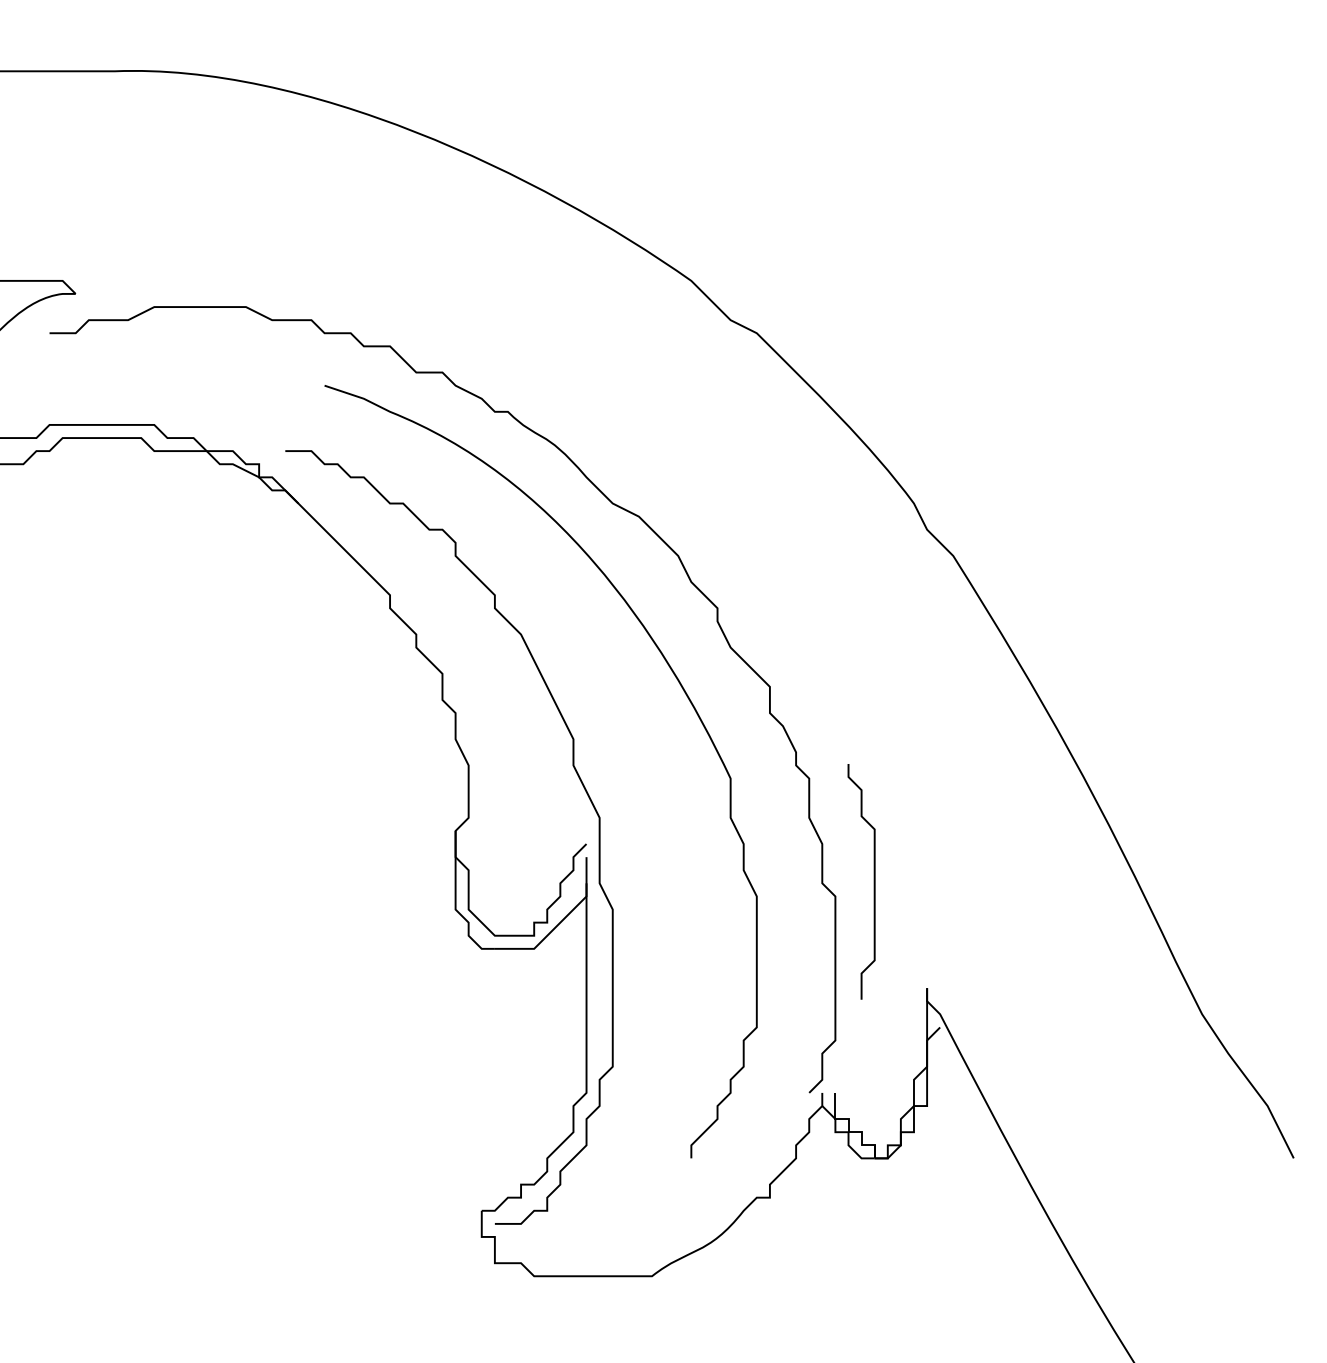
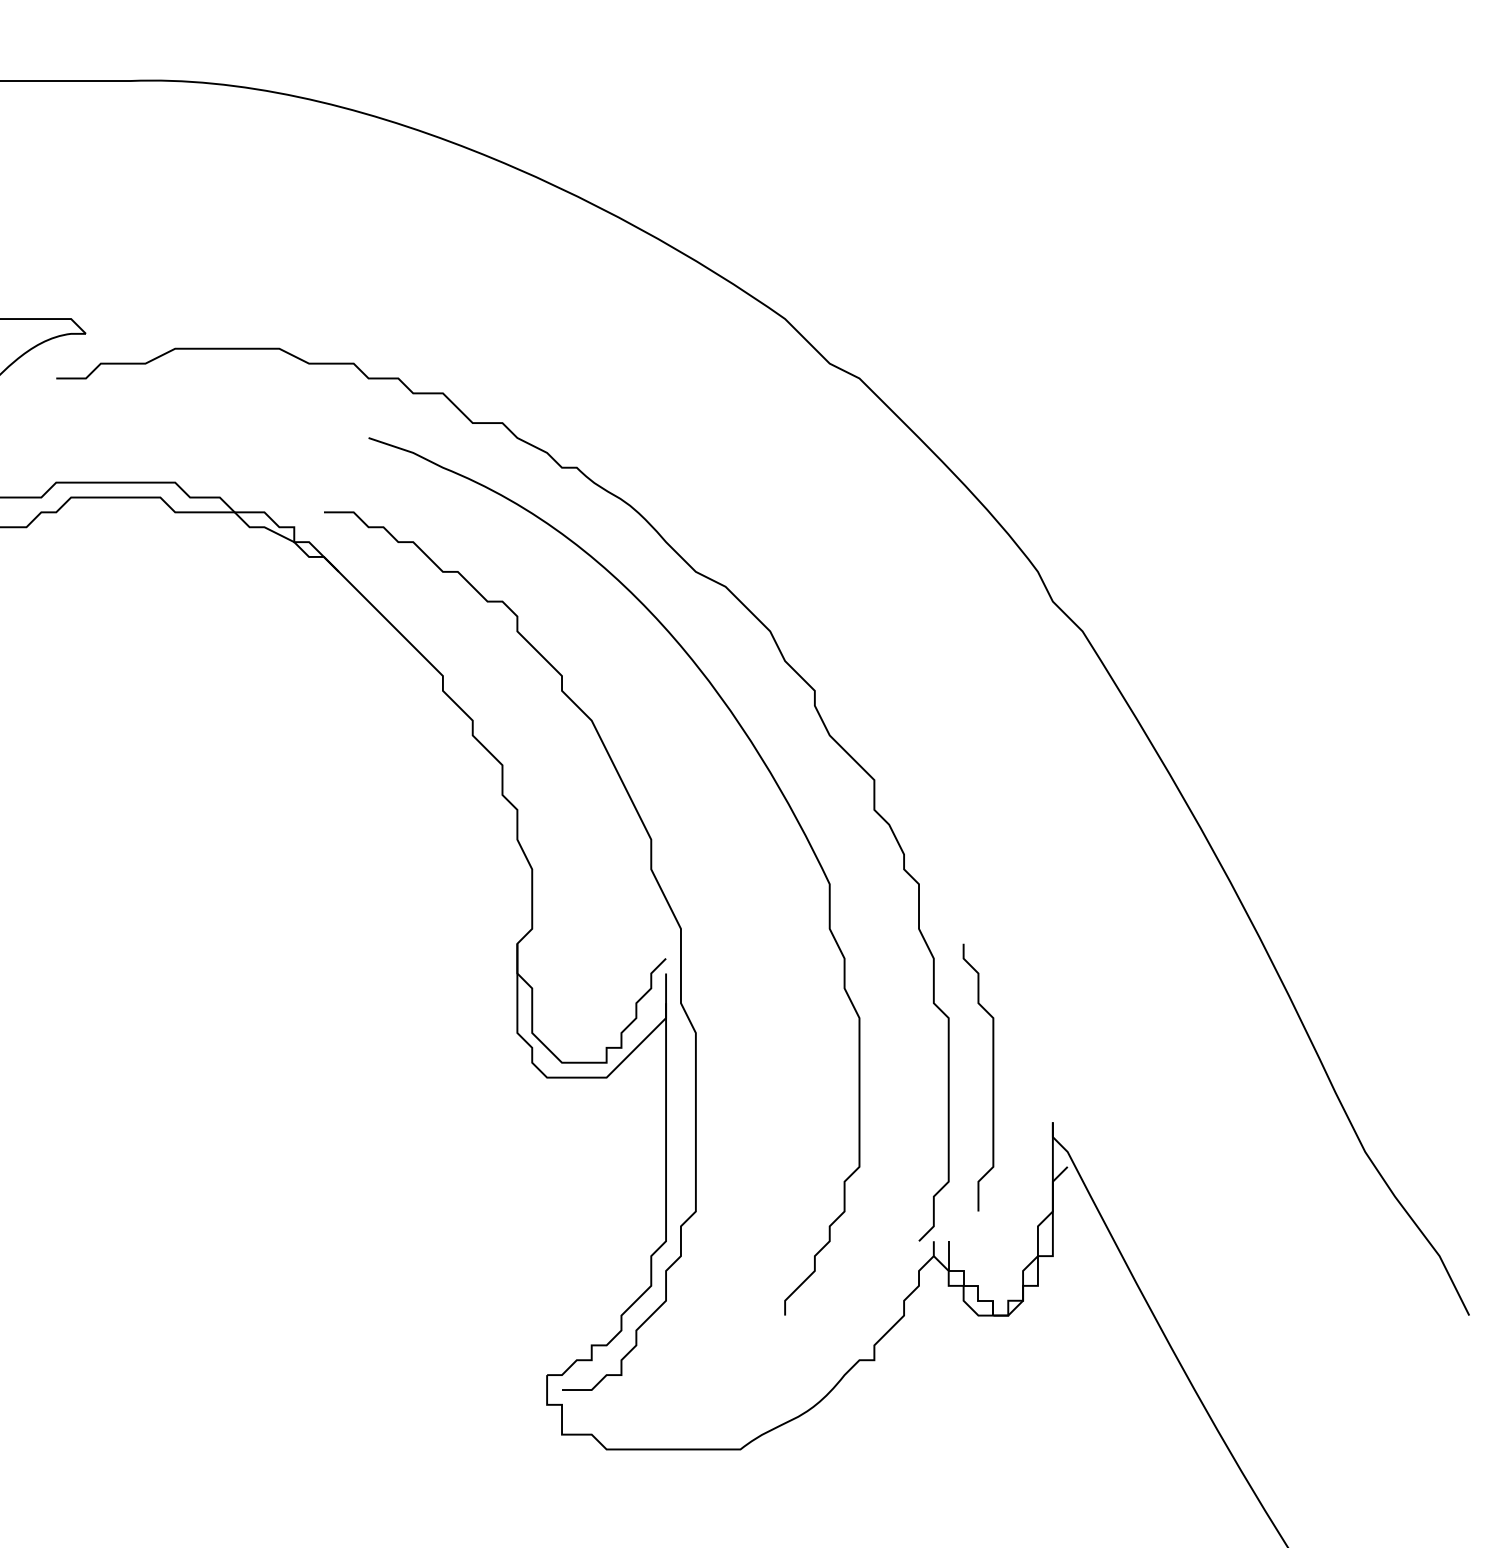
curve: (873, 881) -> (991, 1077), moved

